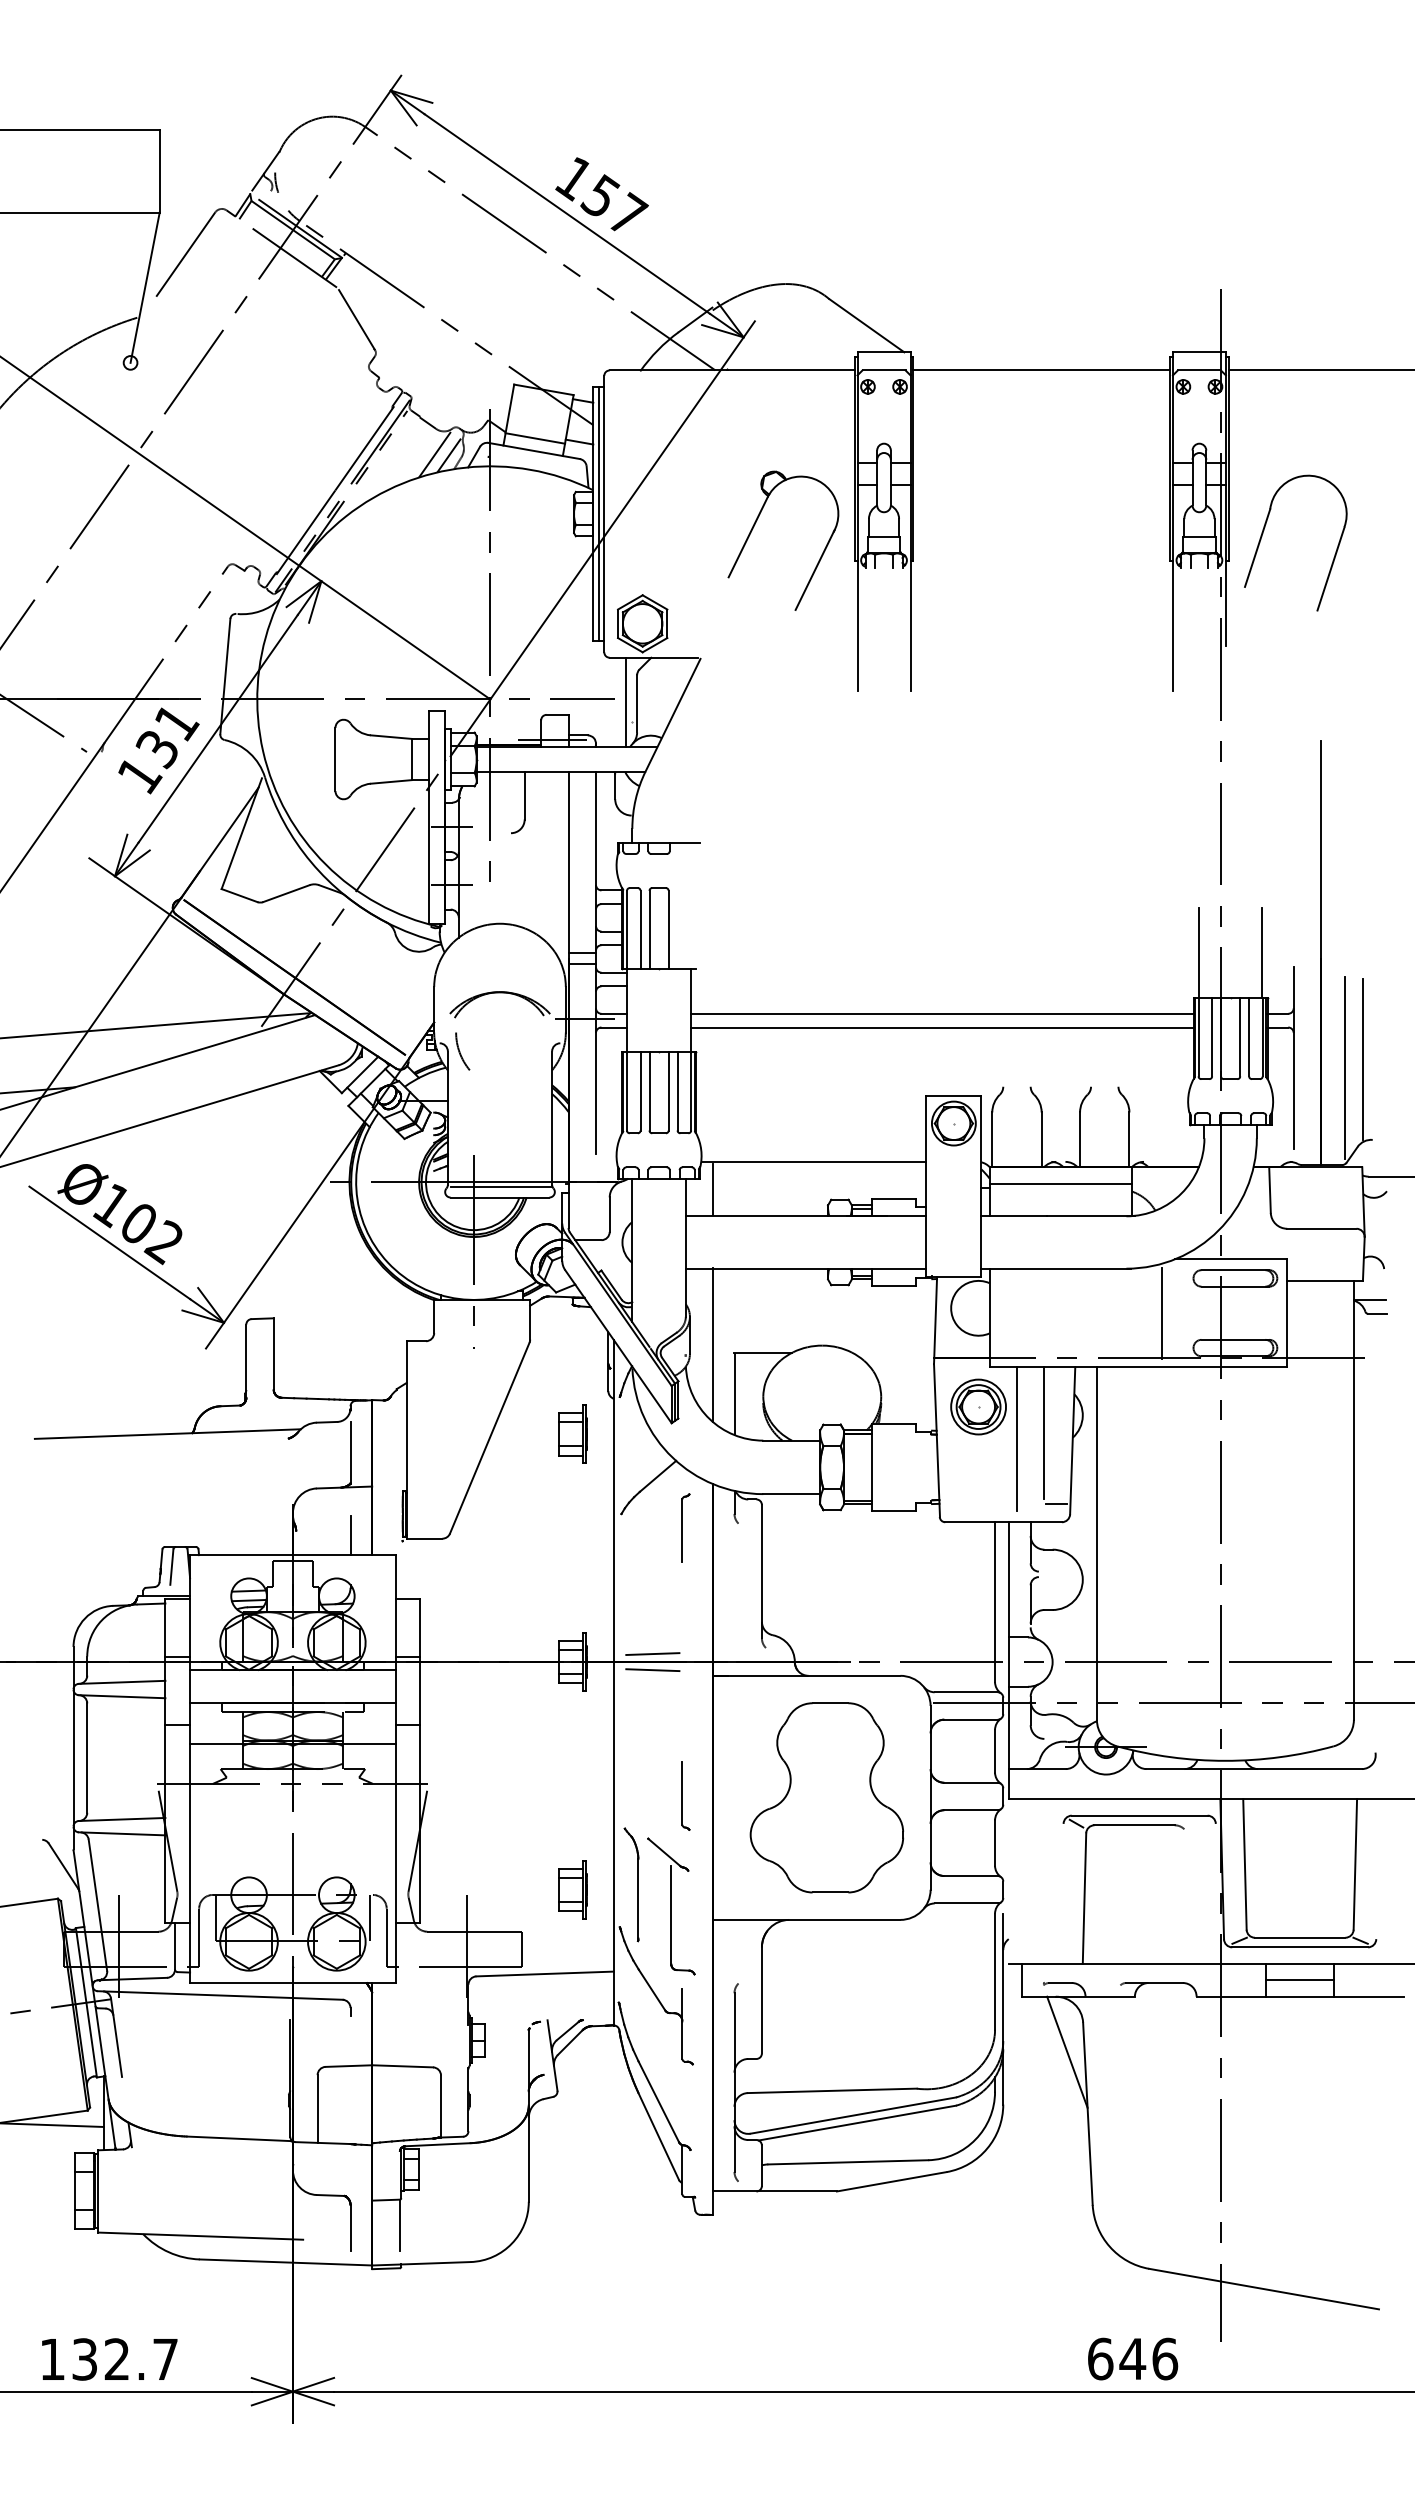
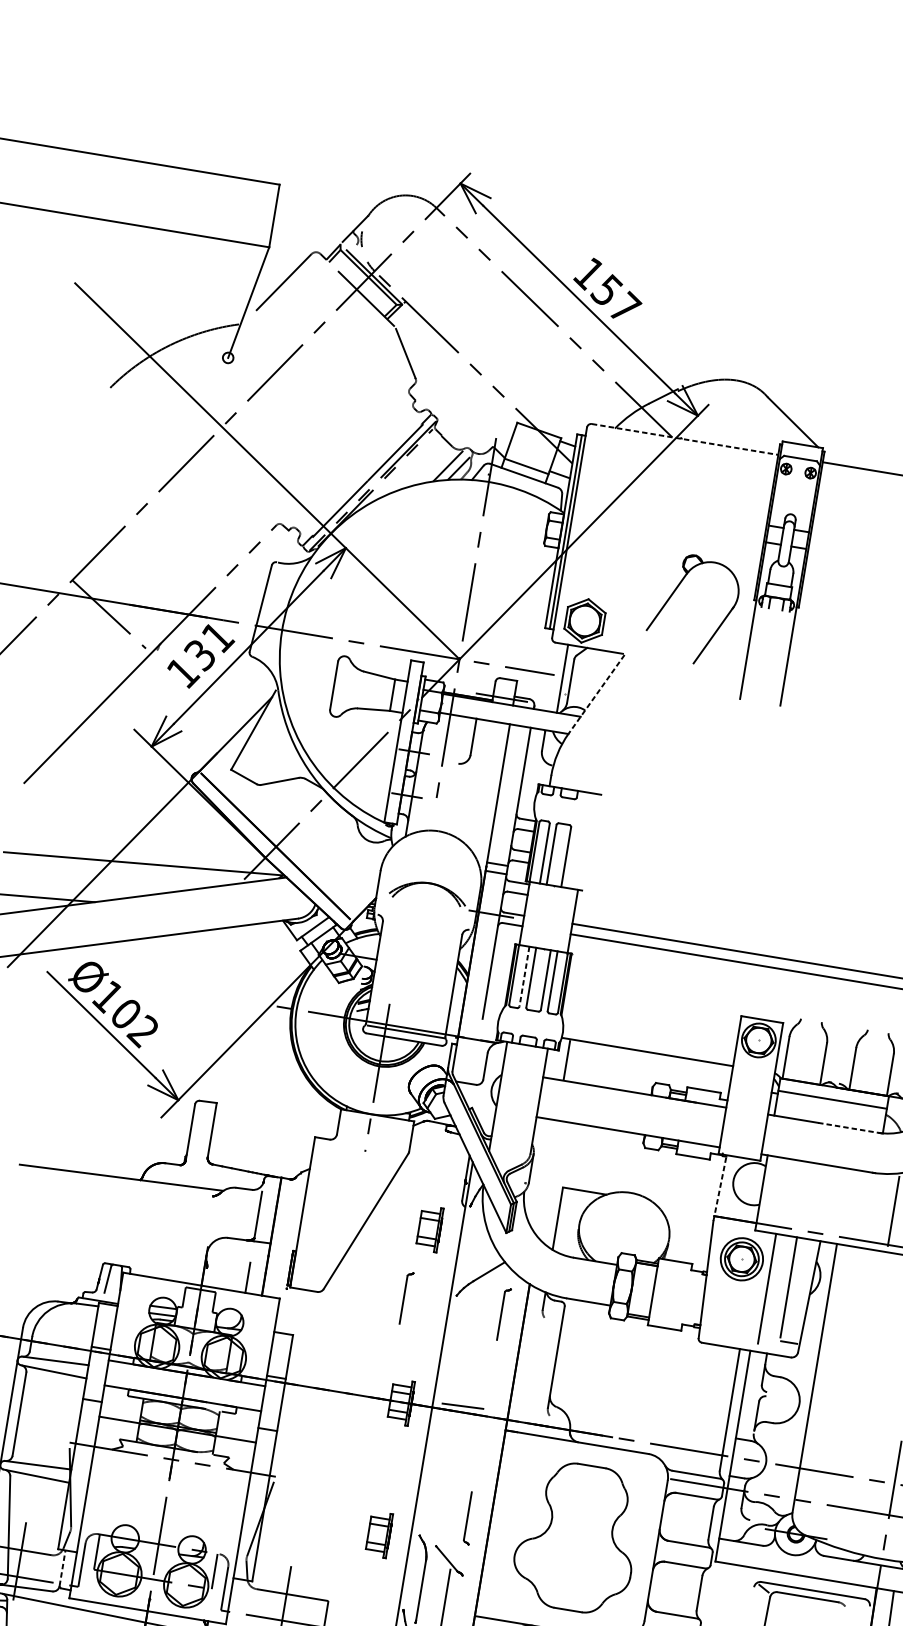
line: (732, 370) -> (685, 439), solid -> dashed
part: (754, 526) -> (672, 594), moved
line: (673, 715) -> (596, 694), solid -> dashed
part: (462, 1051) -> (394, 923), removed
line: (640, 1091) -> (524, 976), solid -> dashed
line: (1091, 1216) -> (851, 1128), solid -> dashed
line: (935, 1320) -> (720, 1188), solid -> dashed
line: (712, 1344) -> (547, 1178), removed
part: (557, 1527) -> (406, 1297), added
line: (652, 1670) -> (460, 1418), removed
part: (572, 1889) -> (378, 1534), moved
line: (175, 1945) -> (63, 1567), solid -> dashed

